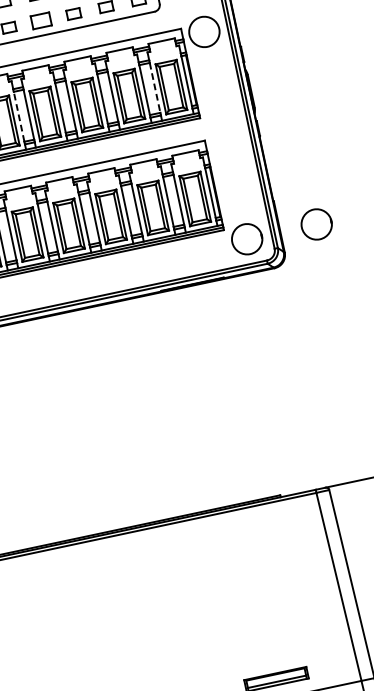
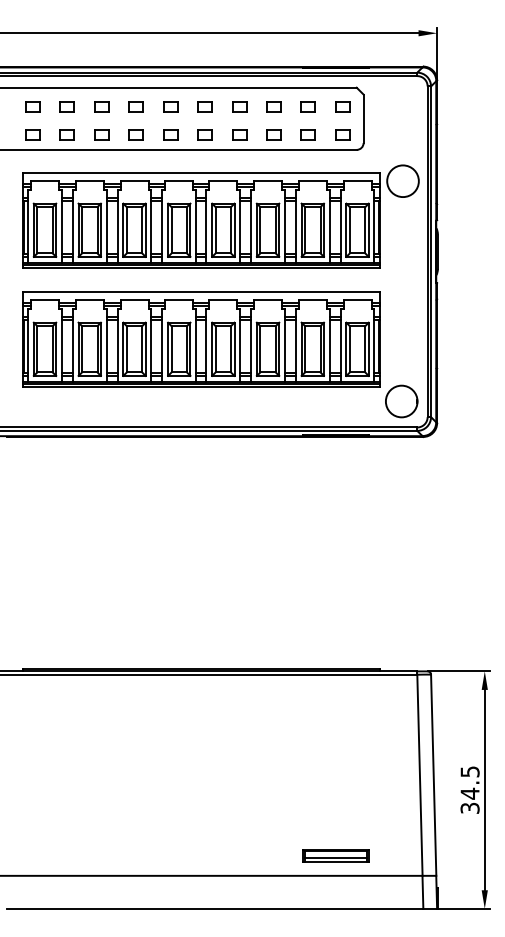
part: (41, 20) -> (239, 134), size x0.71
line: (154, 87) -> (340, 227), dashed -> solid
line: (19, 116) -> (196, 227), dashed -> solid
part: (316, 224) -> (475, 401), removed

